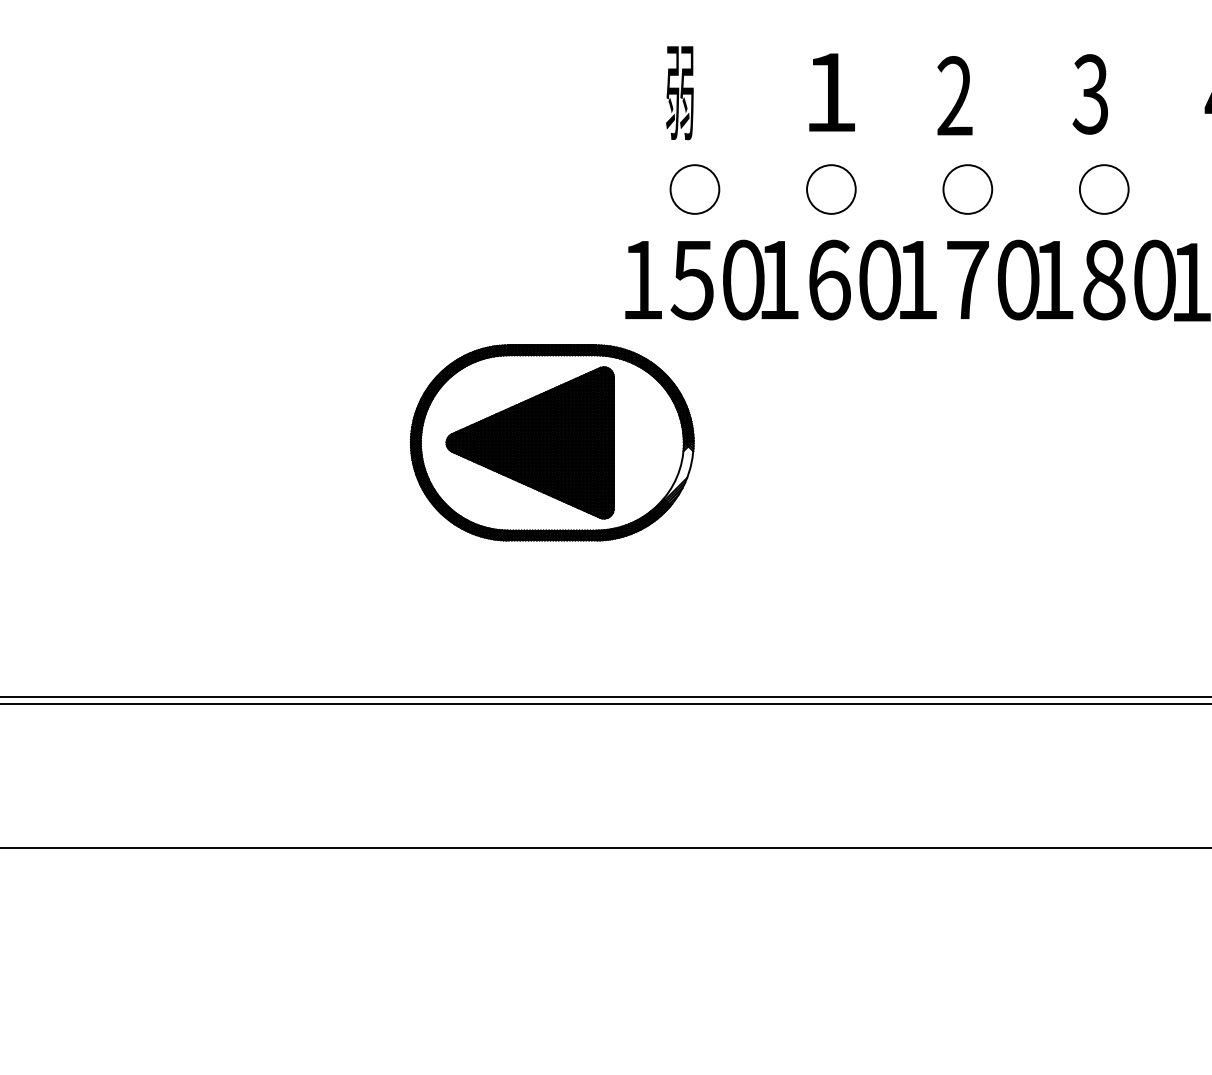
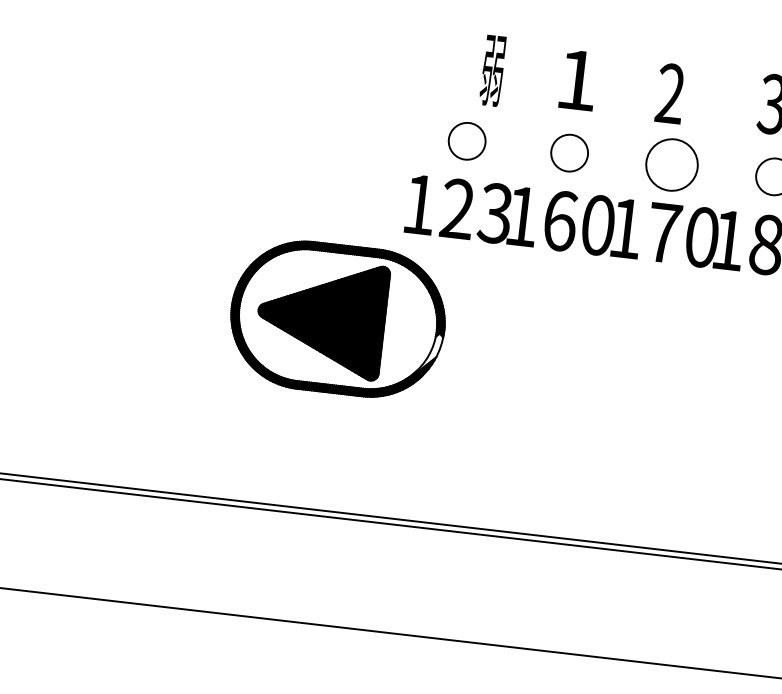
text: (679, 93) -> (492, 71), moved
circle: (967, 189) -> (671, 164), size x1.4
text: (717, 279) -> (476, 210), 150 -> 123

